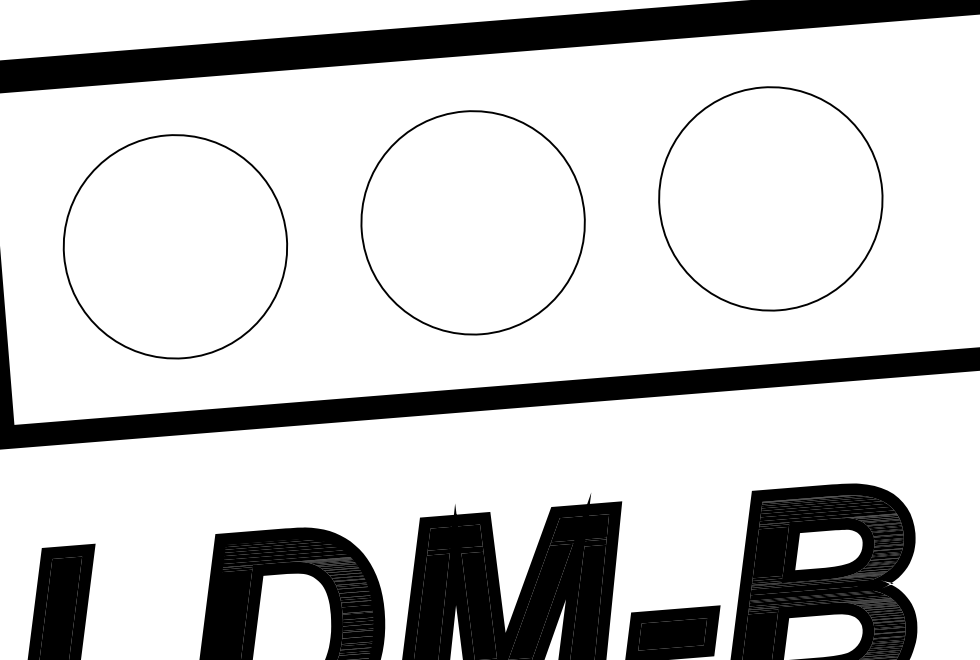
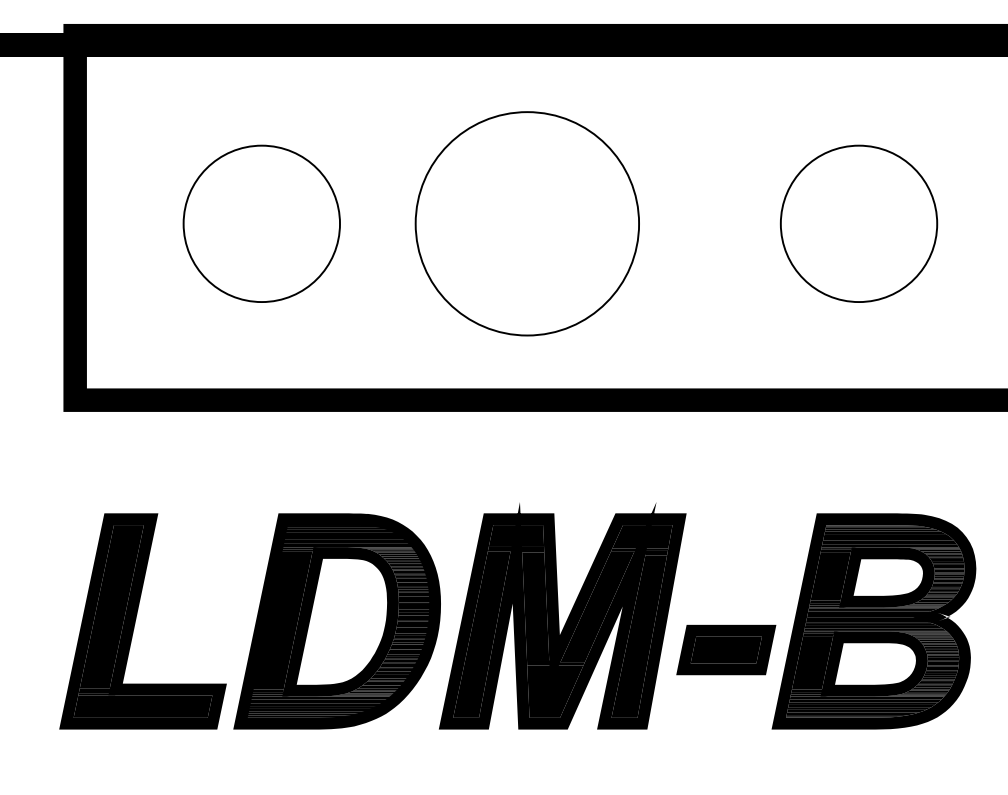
part: (770, 198) -> (858, 223), size x0.7
part: (472, 222) -> (526, 223), moved
part: (175, 246) -> (261, 223), size x0.7

